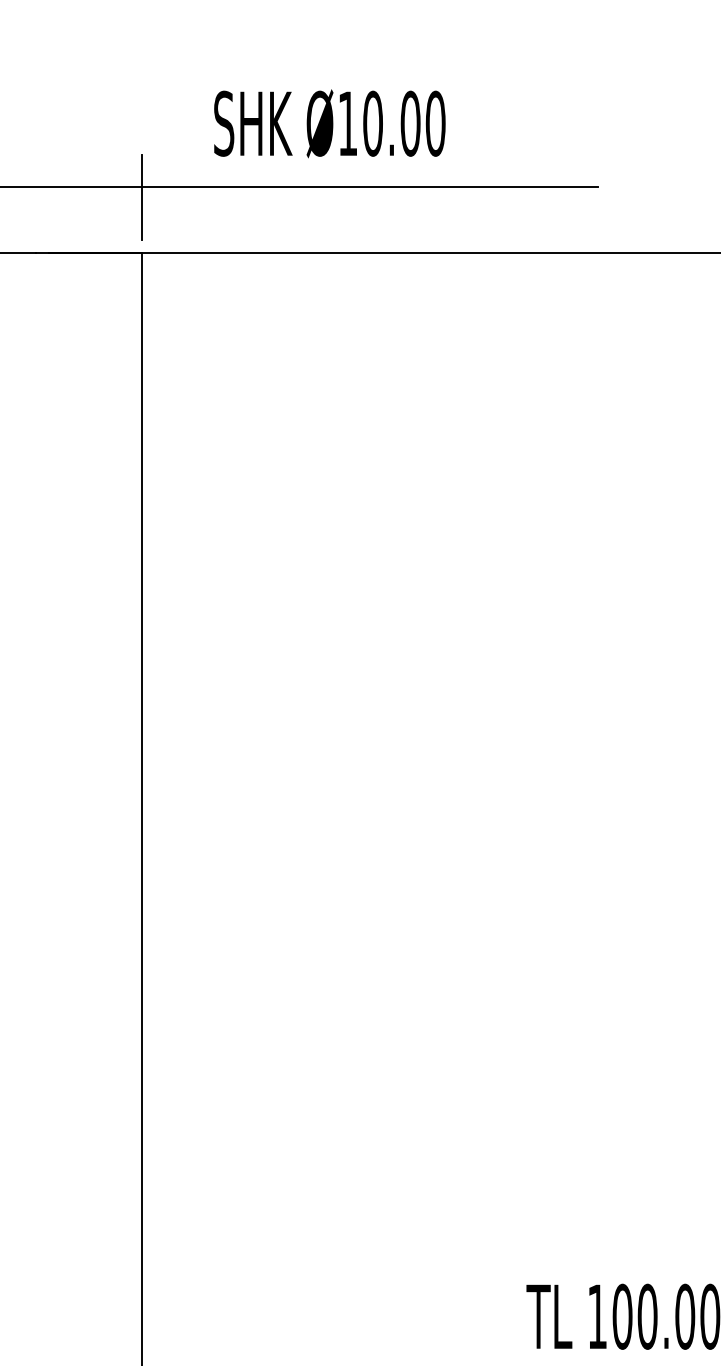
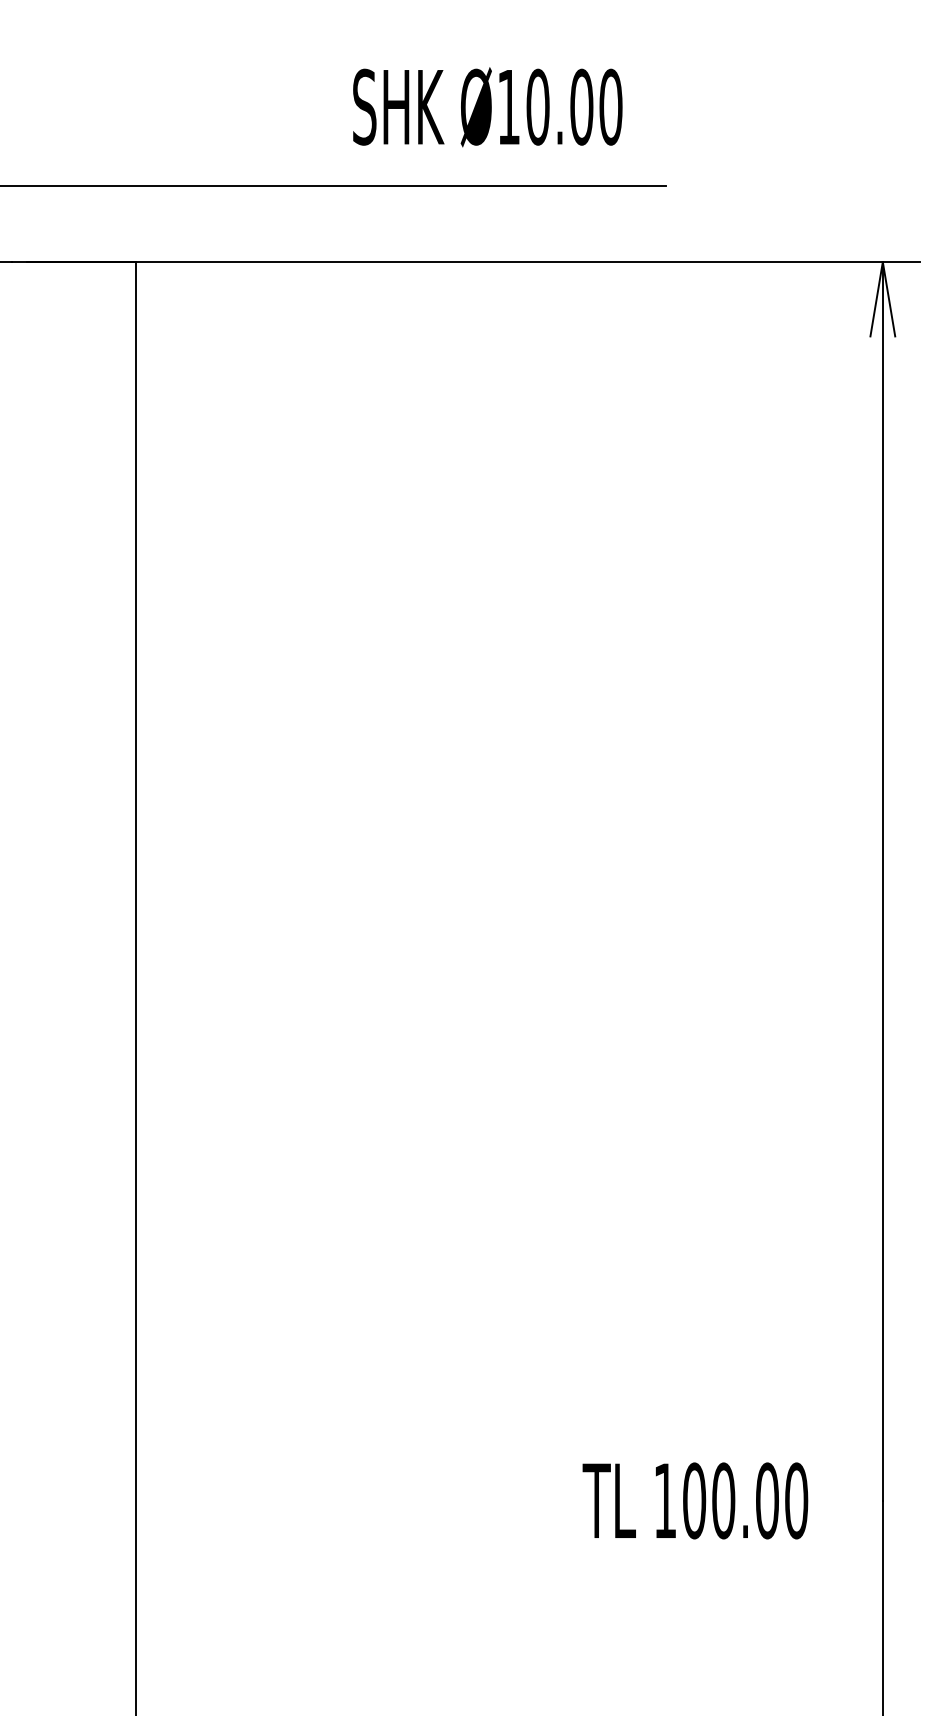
text: (329, 124) -> (487, 107), moved
line: (142, 197) -> (135, 198), removed

